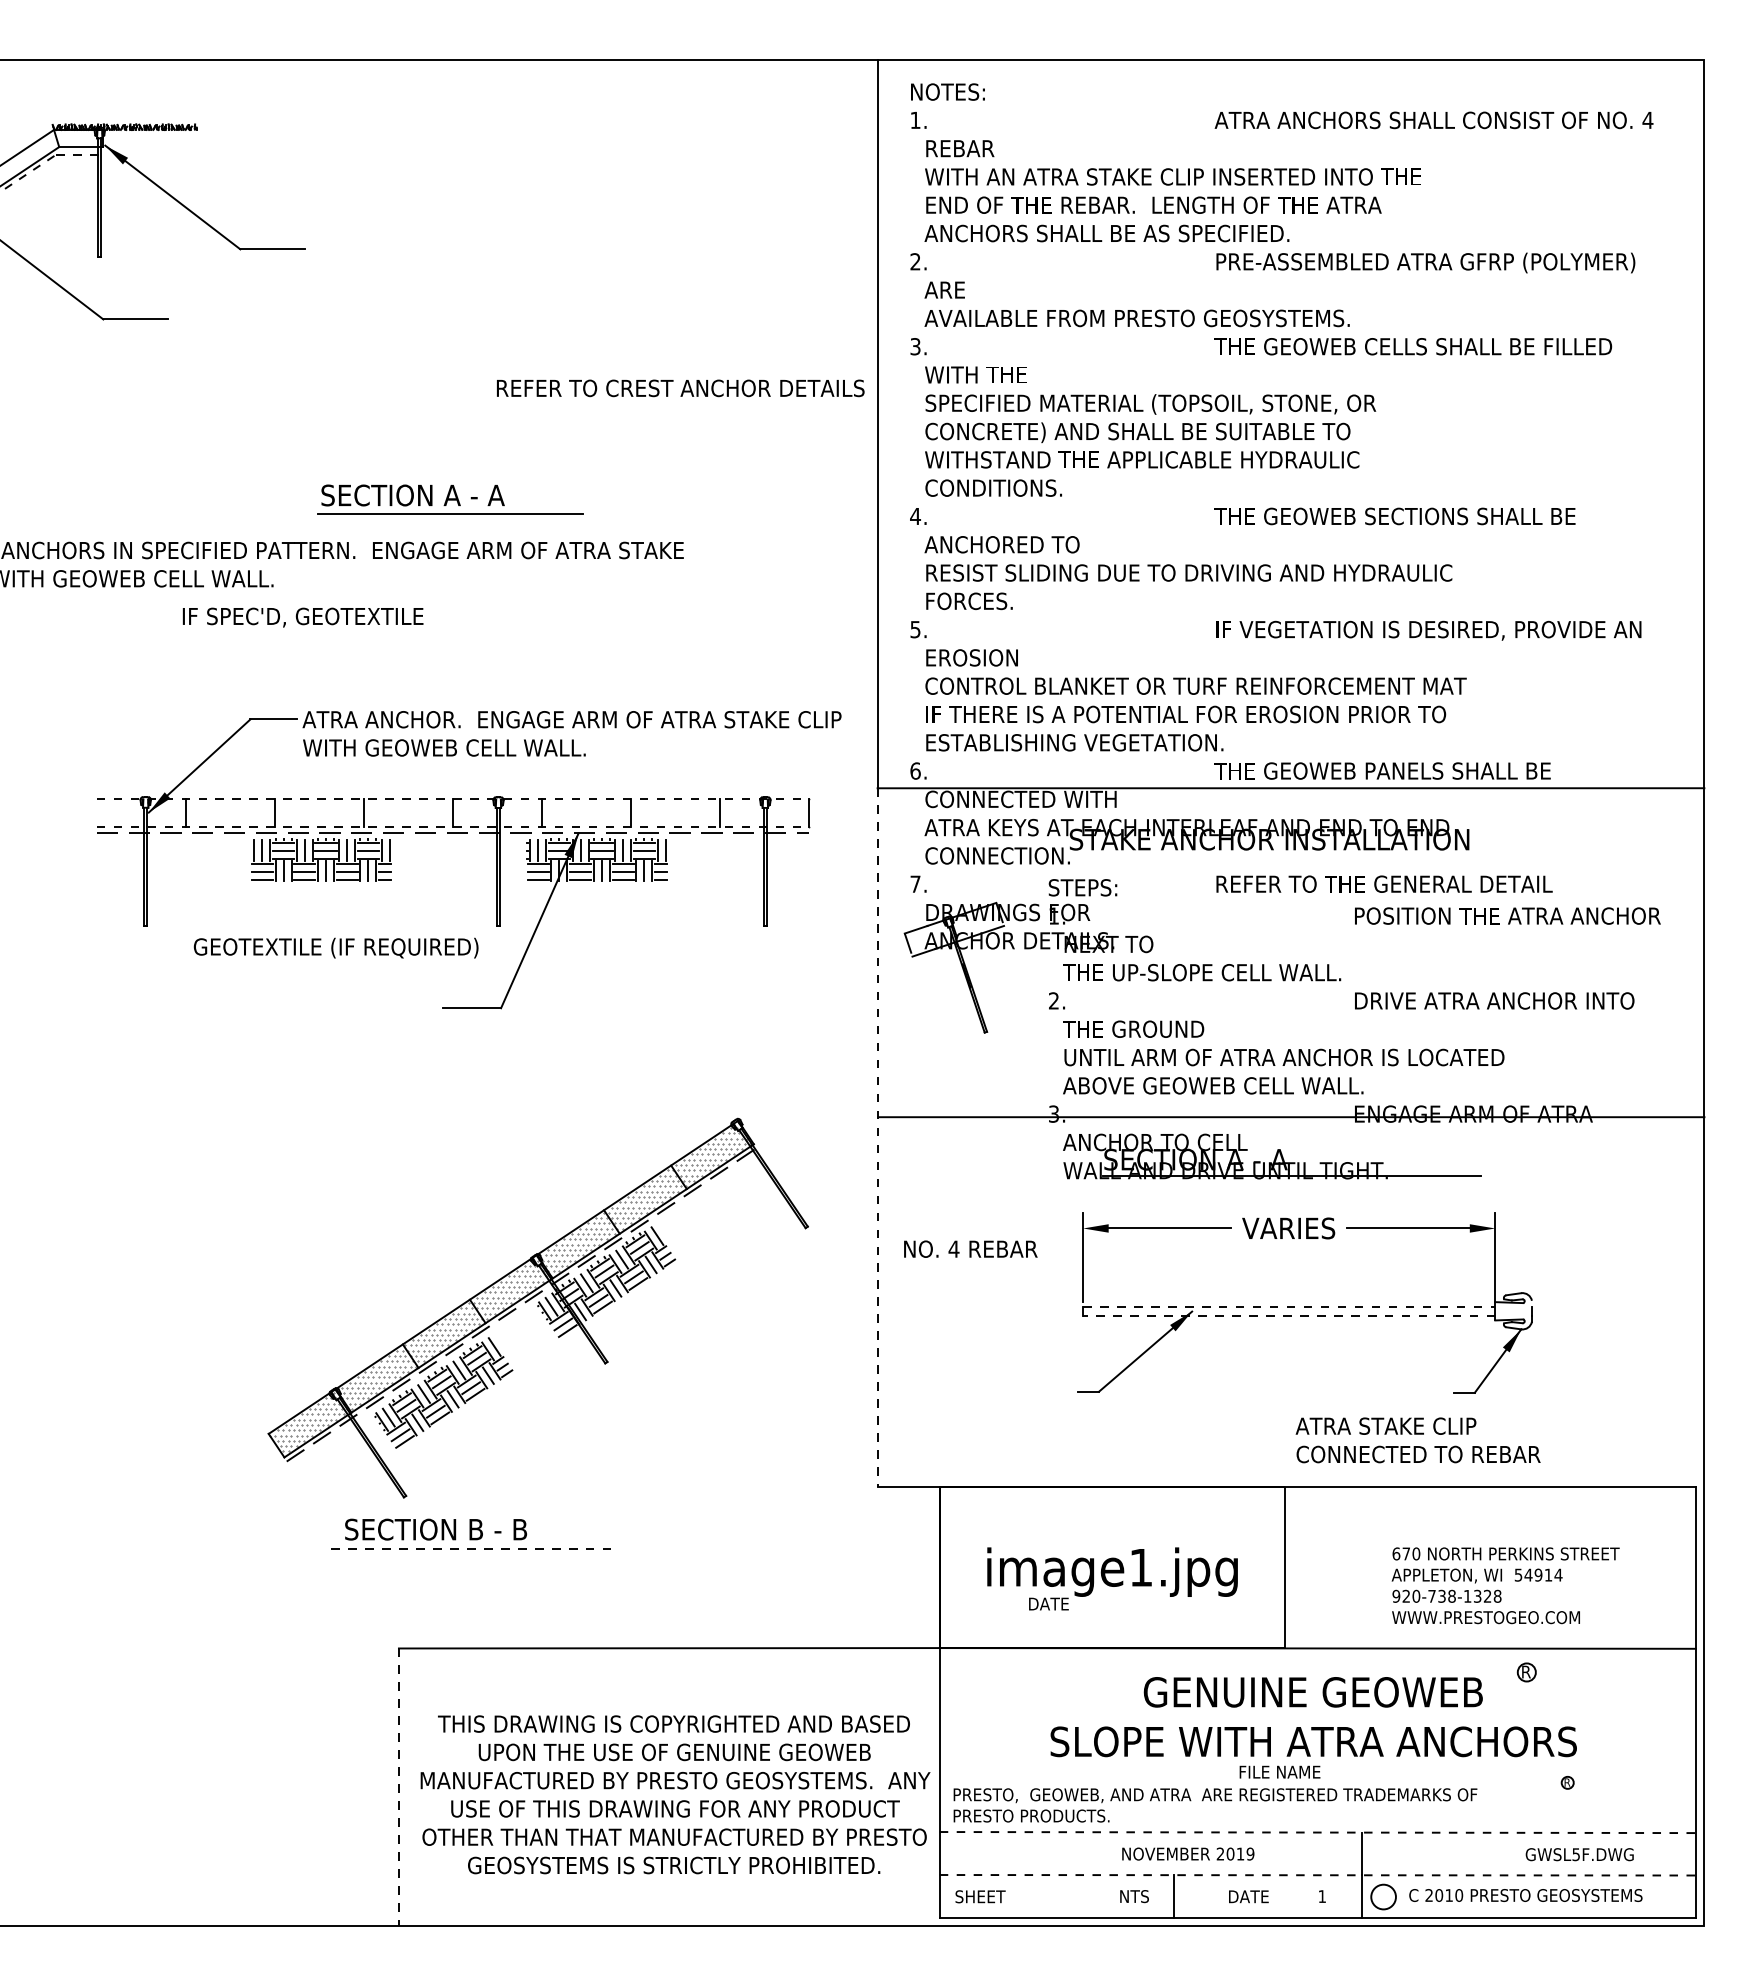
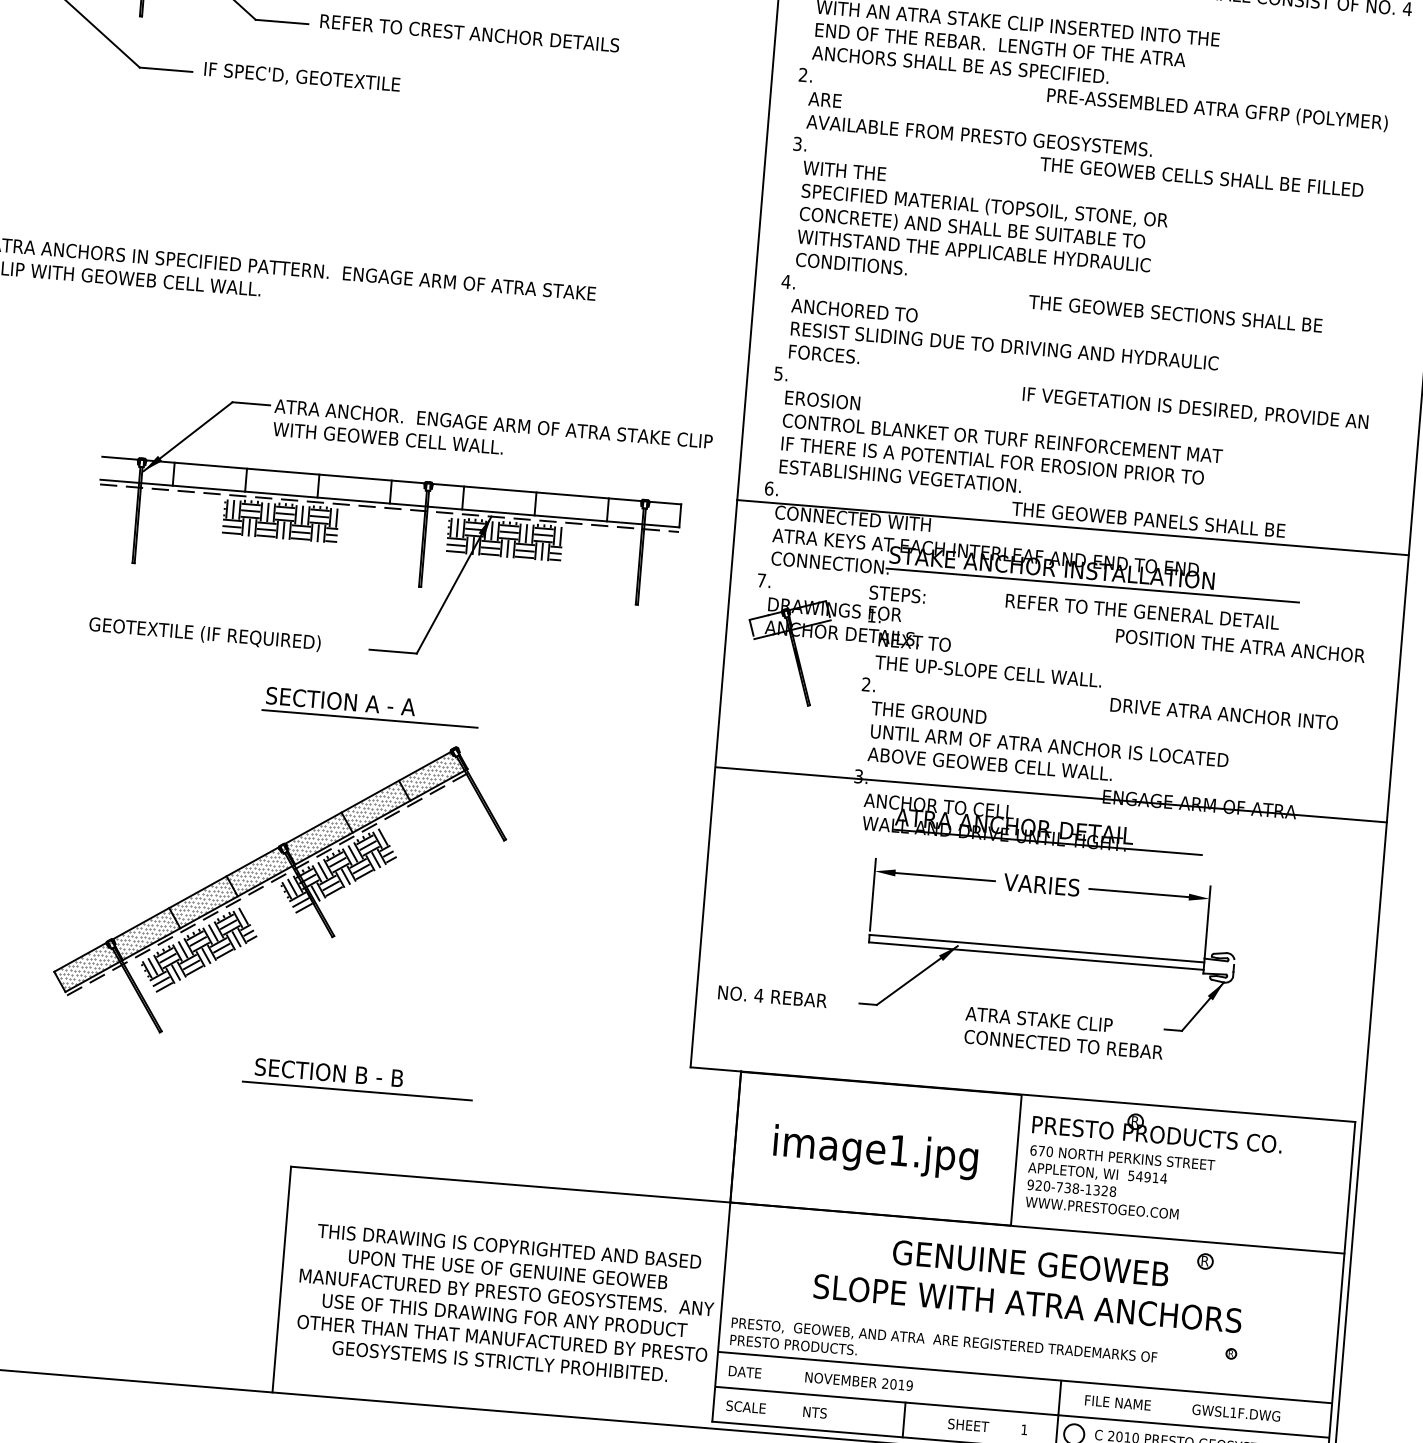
text: (680, 388) -> (469, 33), moved
part: (450, 499) -> (371, 707), moved
text: (302, 617) -> (301, 77), moved
line: (453, 799) -> (392, 480), dashed -> solid
line: (453, 827) -> (390, 503), dashed -> solid
line: (1320, 857) -> (1092, 585), added
text: (335, 947) -> (204, 633), moved
line: (877, 1138) -> (713, 784), dashed -> solid
text: (1249, 1159) -> (1014, 826), SECTION A - A -> ATRA ANCHOR DETAIL
text: (970, 1248) -> (772, 996), moved
line: (1289, 1306) -> (1037, 948), dashed -> solid
part: (537, 1307) -> (281, 887), moved
line: (1288, 1315) -> (1035, 955), dashed -> solid
text: (1417, 1440) -> (1063, 1033), moved
part: (1454, 1515) -> (1157, 1129), added
line: (472, 1549) -> (357, 1091), dashed -> solid
text: (1505, 1585) -> (1120, 1183), moved
text: (1048, 1603) -> (744, 1371), moved
text: (1279, 1771) -> (1117, 1402), moved
line: (398, 1787) -> (281, 1279), dashed -> solid
line: (1318, 1832) -> (1025, 1377), dashed -> solid
text: (1188, 1853) -> (859, 1381), moved
text: (1575, 1854) -> (1232, 1412), GWSL5F.DWG -> GWSL1F.DWG
line: (1318, 1875) -> (1022, 1412), dashed -> solid
text: (985, 1896) -> (750, 1407), SHEET -> SCALE
text: (1134, 1896) -> (815, 1412), moved
text: (1253, 1896) -> (968, 1425), DATE -> SHEET

